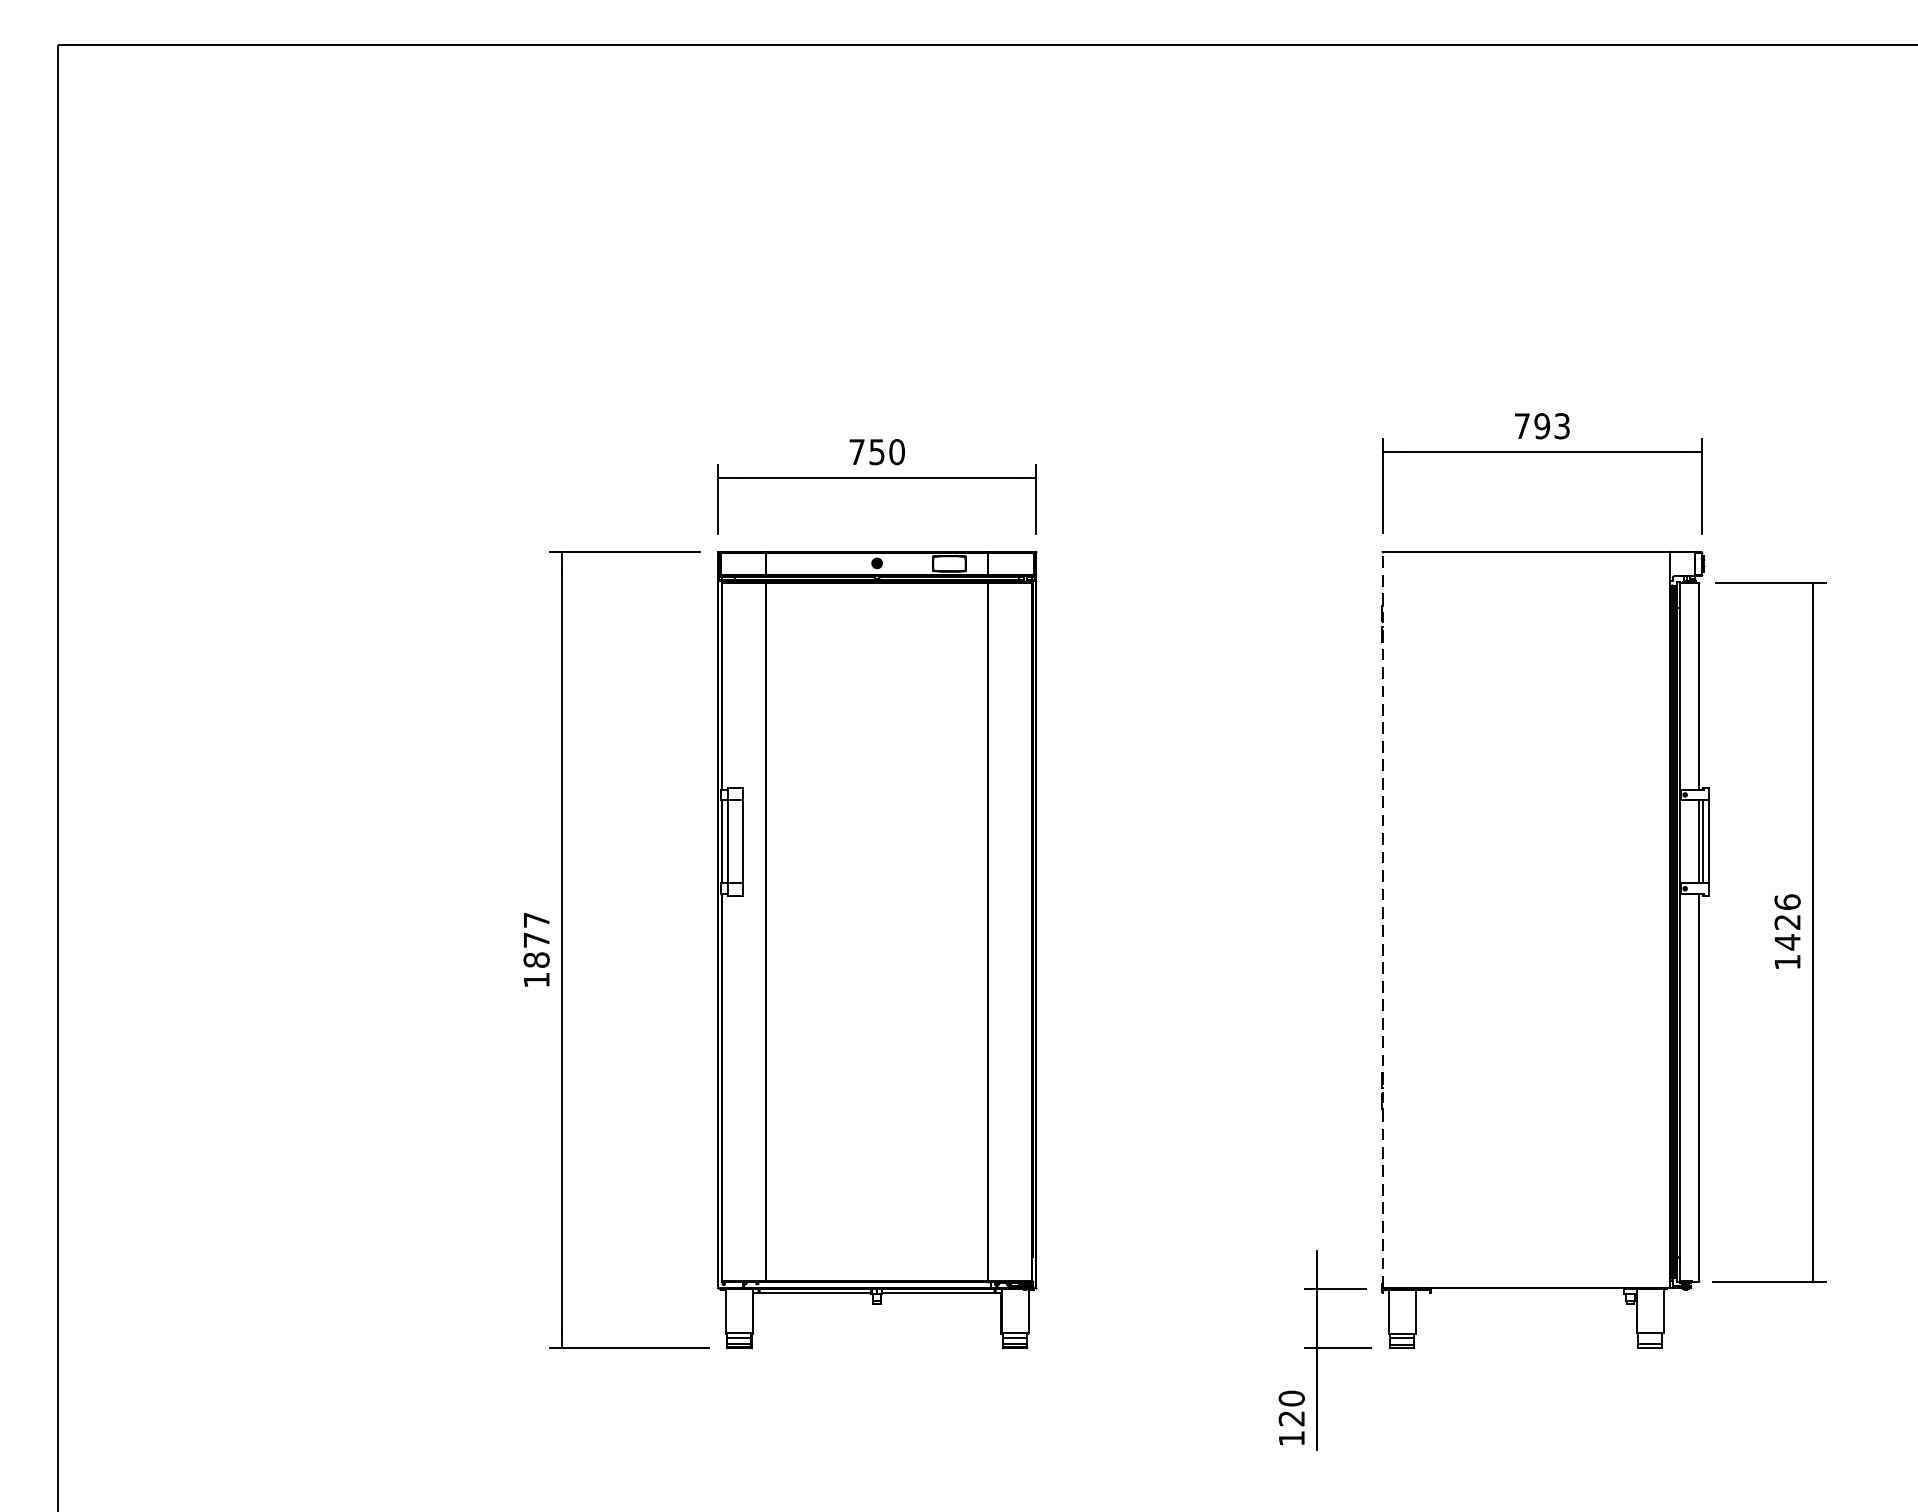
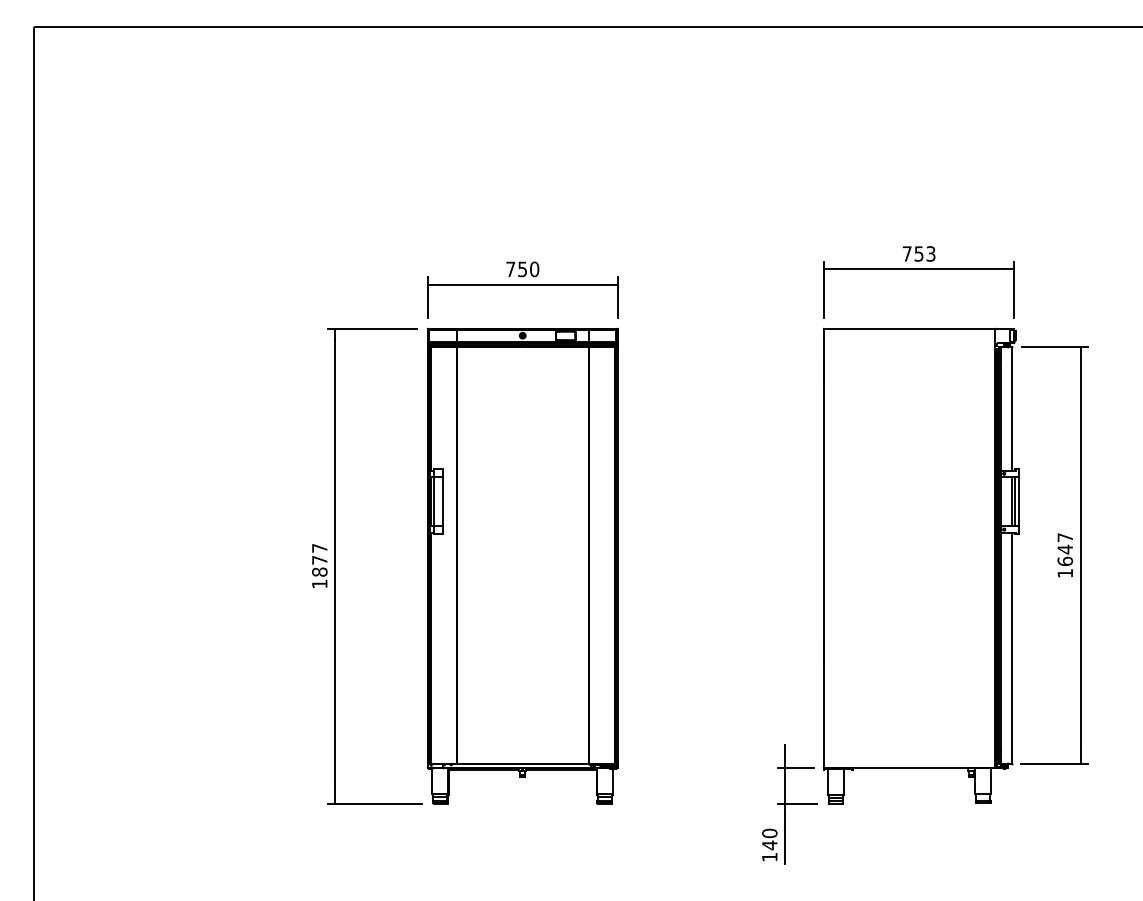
text: (1541, 425) -> (918, 253), 793 -> 753
line: (1381, 918) -> (823, 547), dashed -> solid
text: (1787, 922) -> (1065, 549), 1426 -> 1647
text: (1291, 1418) -> (769, 845), 120 -> 140

